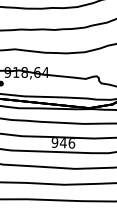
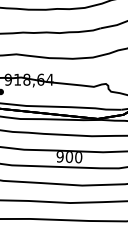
text: (67, 143) -> (73, 157), 946 -> 900

